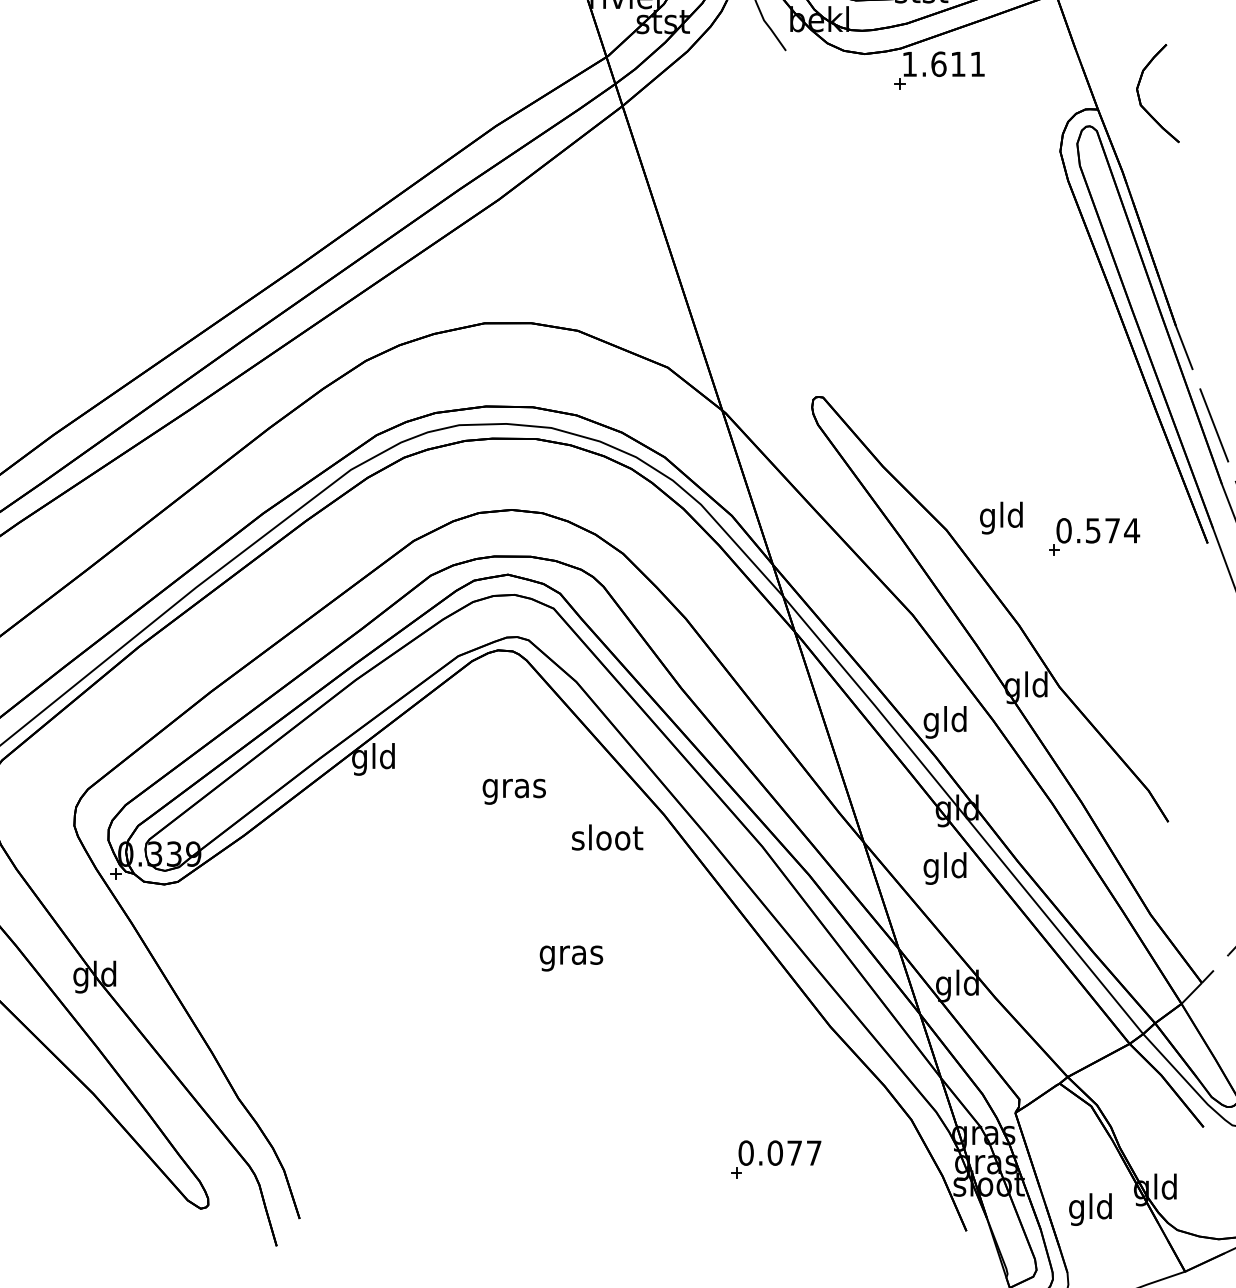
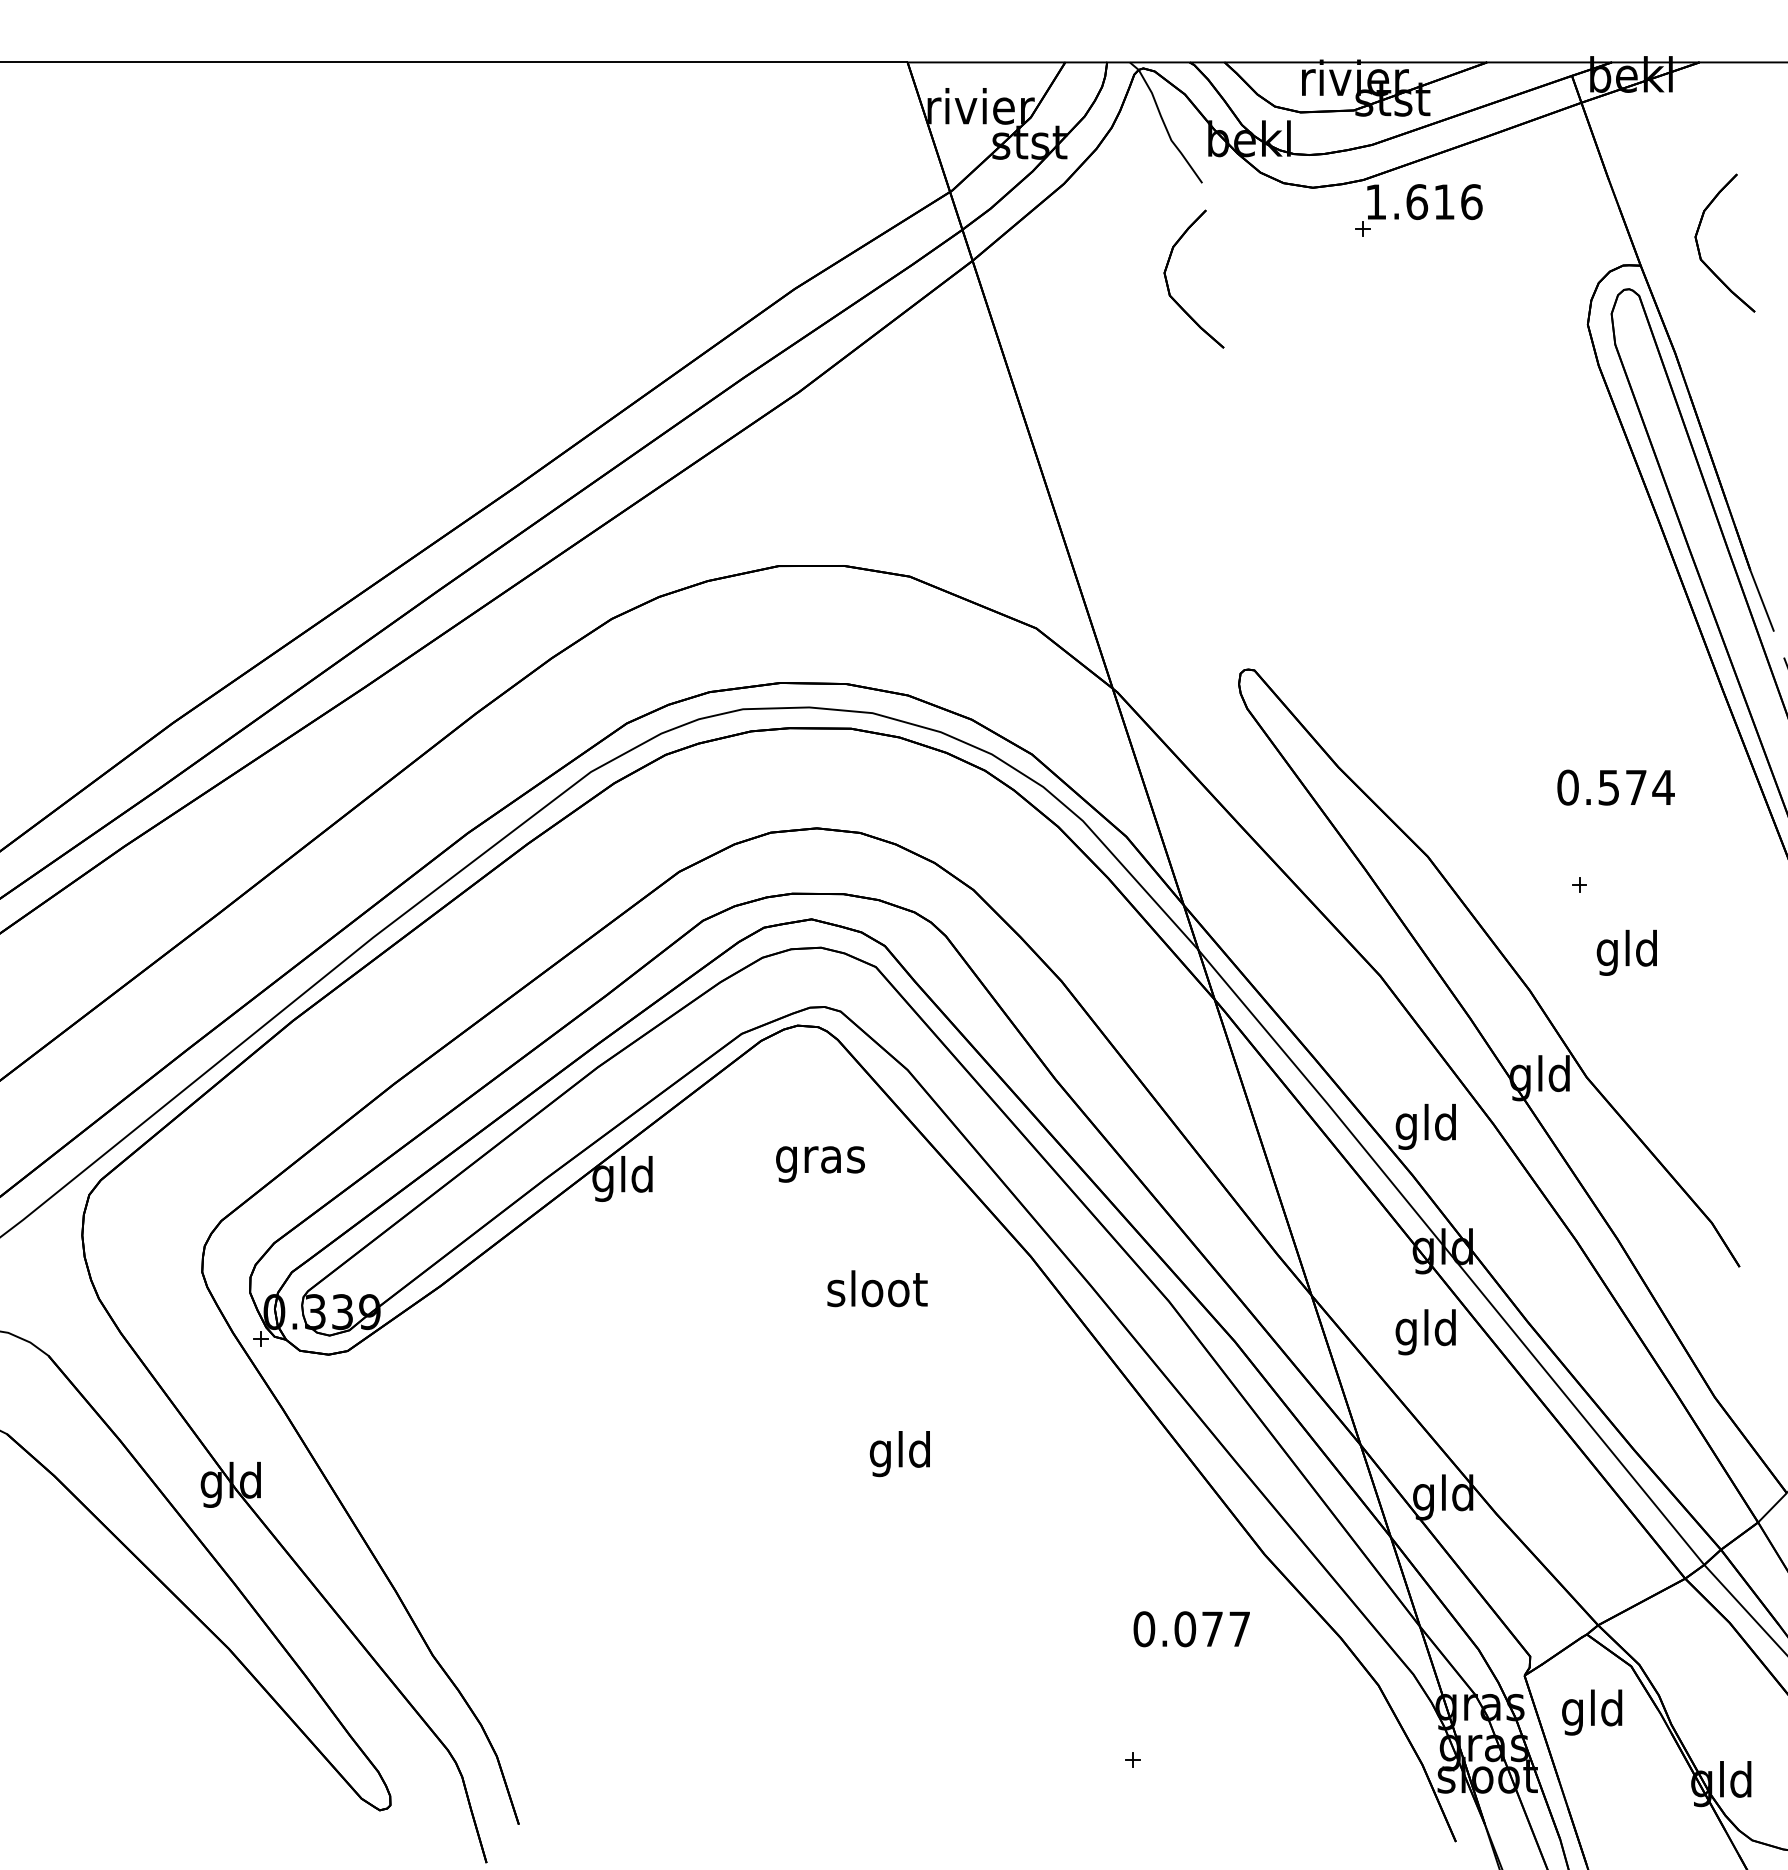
text: (977, 64) -> (1471, 202), 1.611 -> 1.616
part: (761, 122) -> (1168, 284), added
text: (1001, 517) -> (1626, 952), moved
text: (1097, 530) -> (1615, 787), moved
text: (514, 791) -> (820, 1164), moved
text: (607, 837) -> (877, 1288), moved
text: (571, 955) -> (900, 1454), gras -> gld
text: (779, 1153) -> (1191, 1629), moved
text: (1090, 1209) -> (1592, 1712), moved

